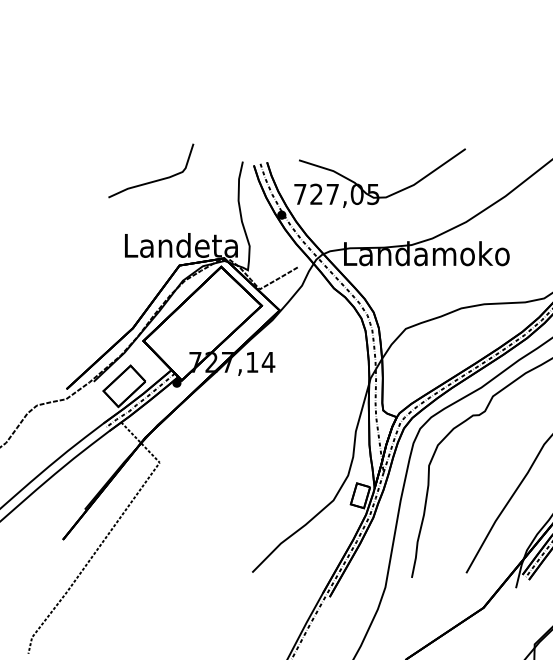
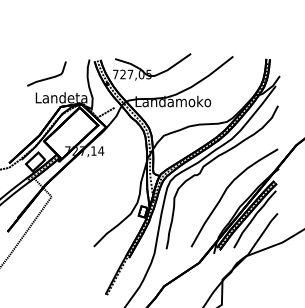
curve: (152, 178) -> (47, 77), moved

